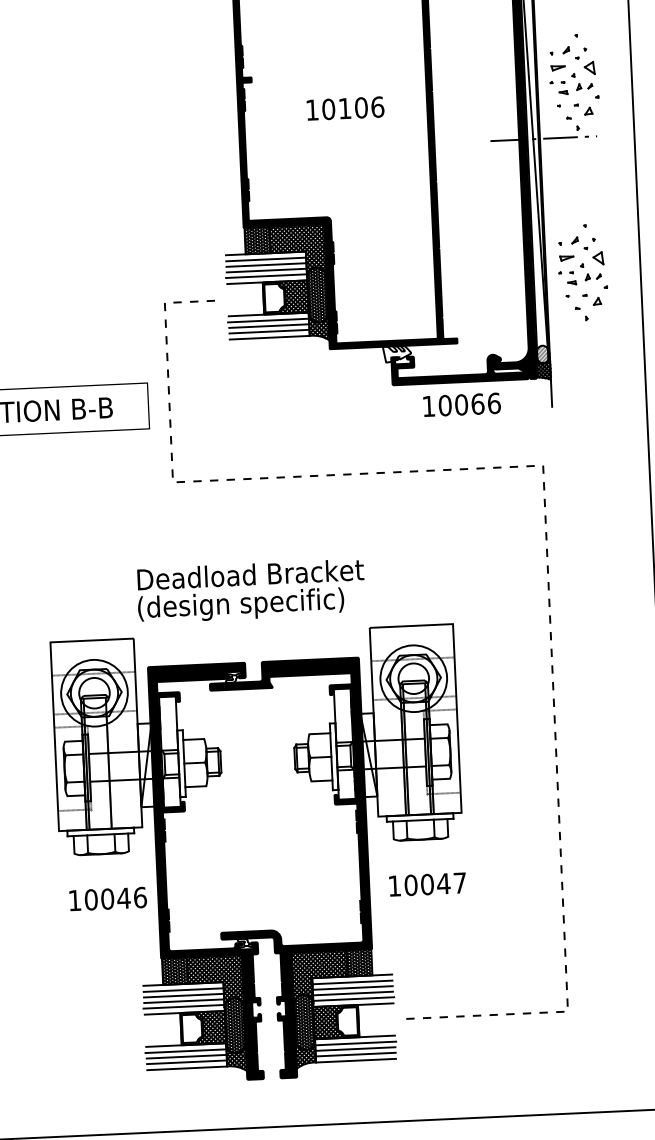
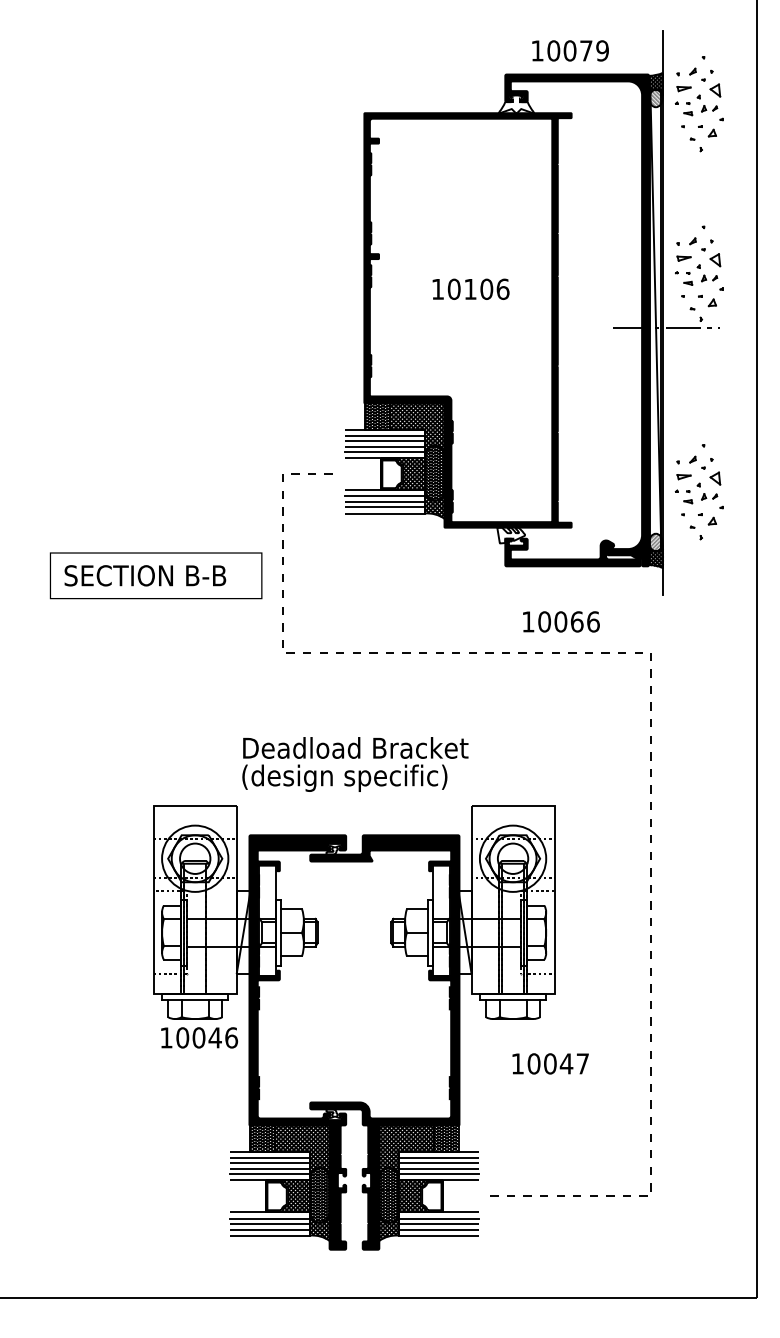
part: (582, 273) -> (698, 492), moved
text: (462, 404) -> (561, 621), moved
text: (427, 884) -> (550, 1063), moved
text: (108, 898) -> (199, 1037), moved

